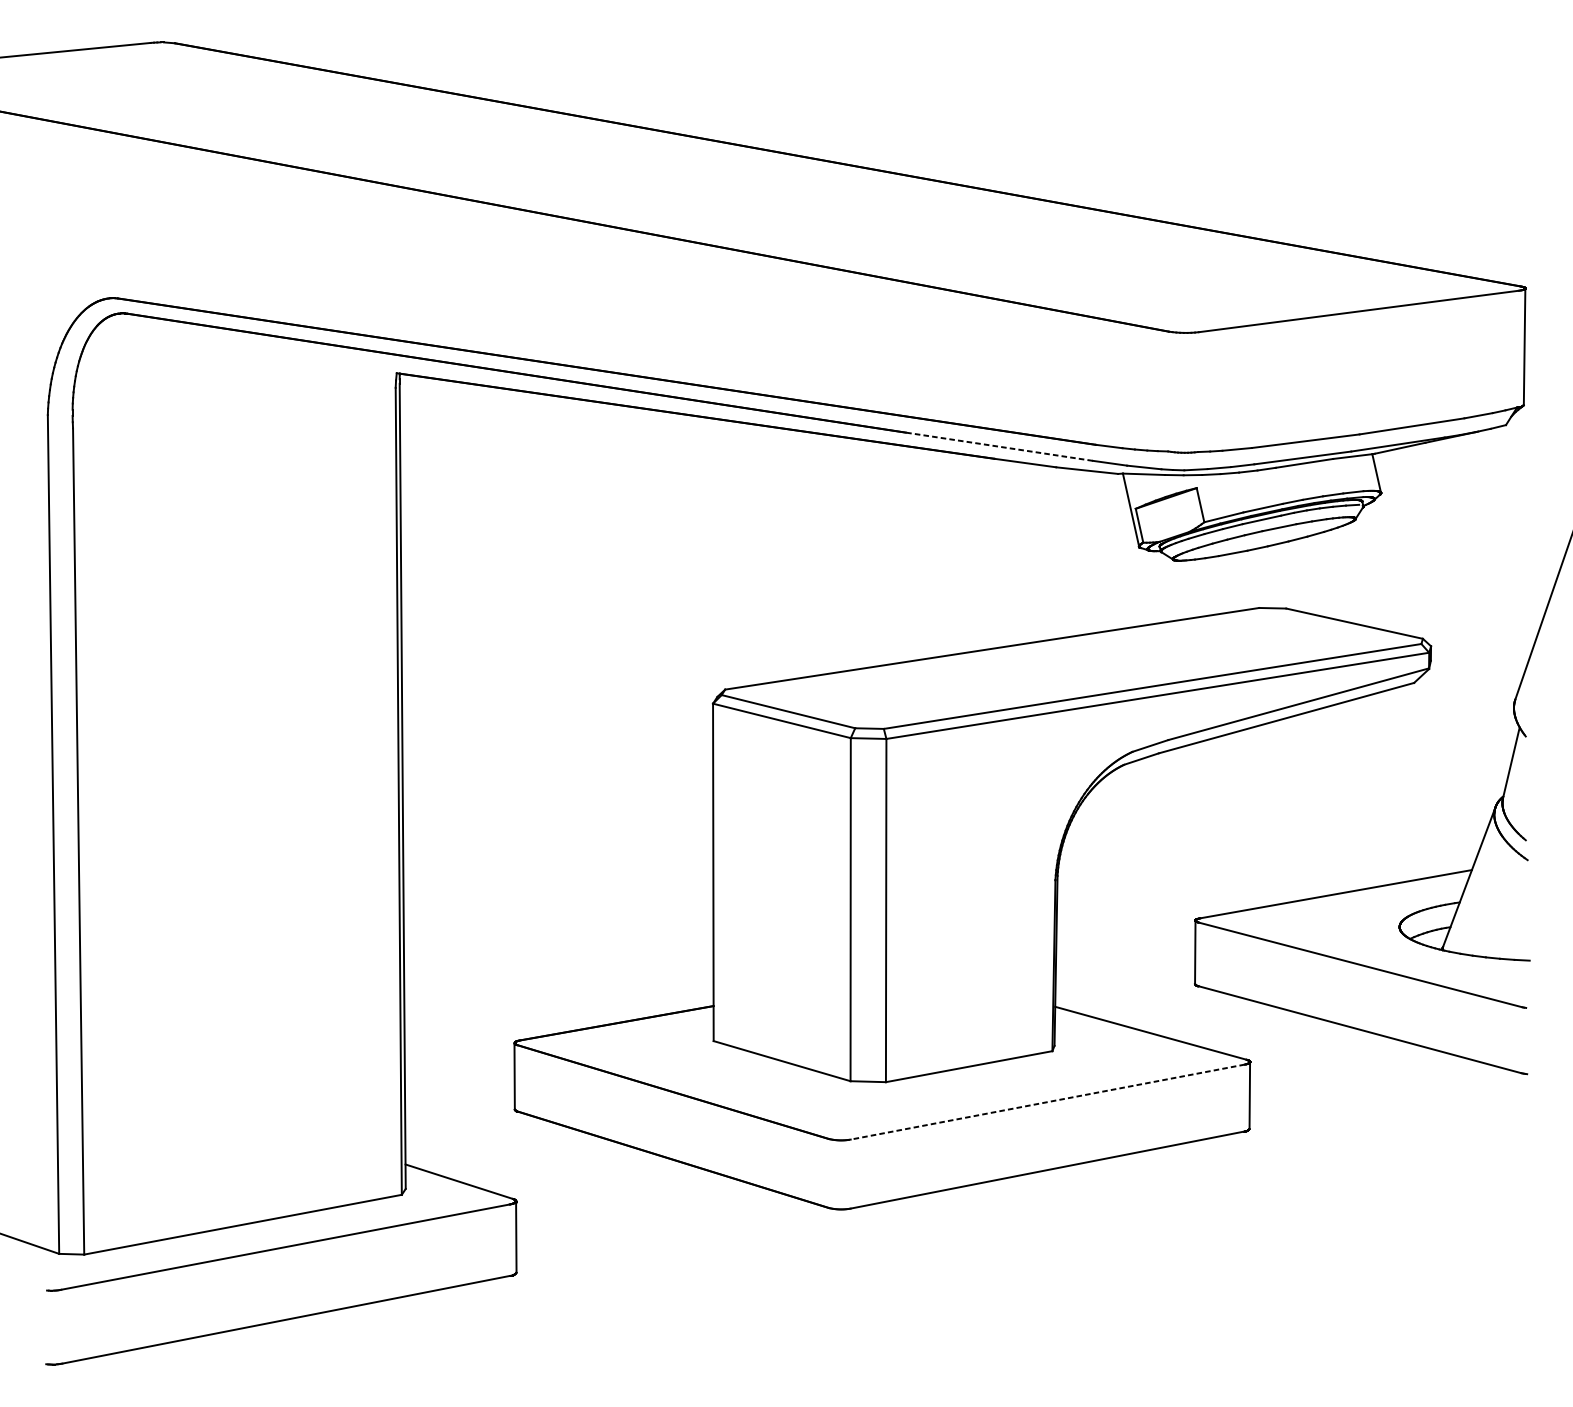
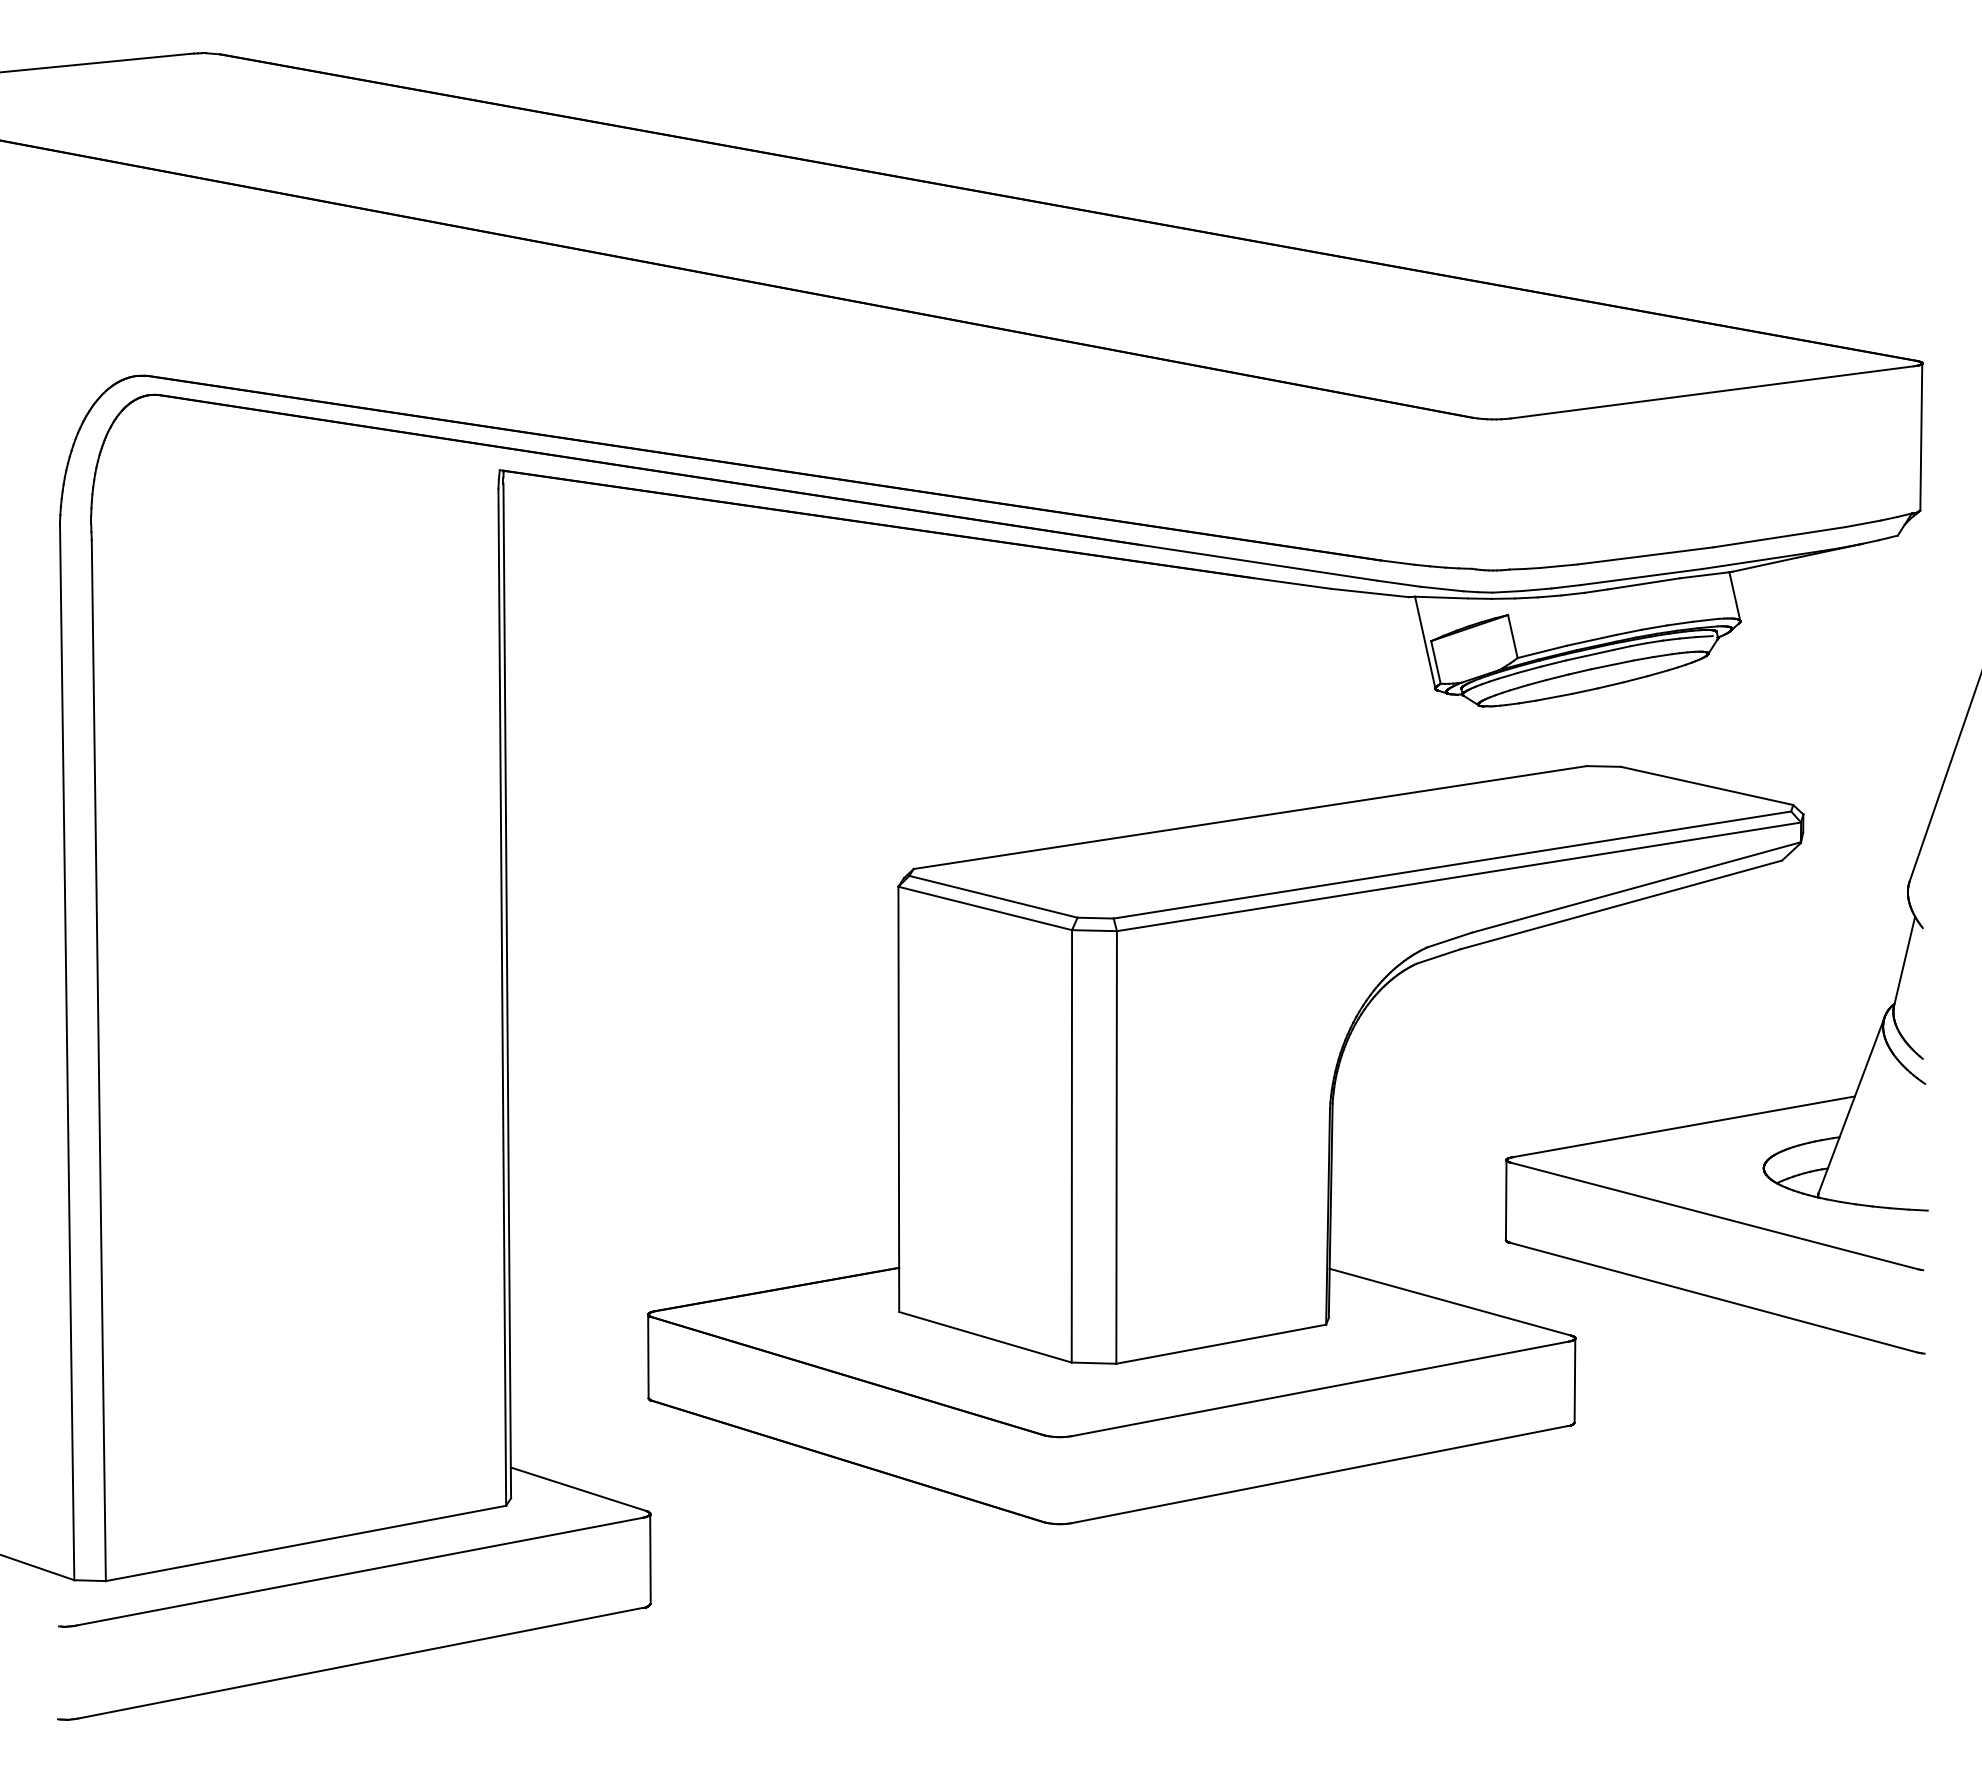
line: (998, 446) -> (1258, 562), dashed -> solid
line: (1047, 1101) -> (1320, 1388), dashed -> solid

